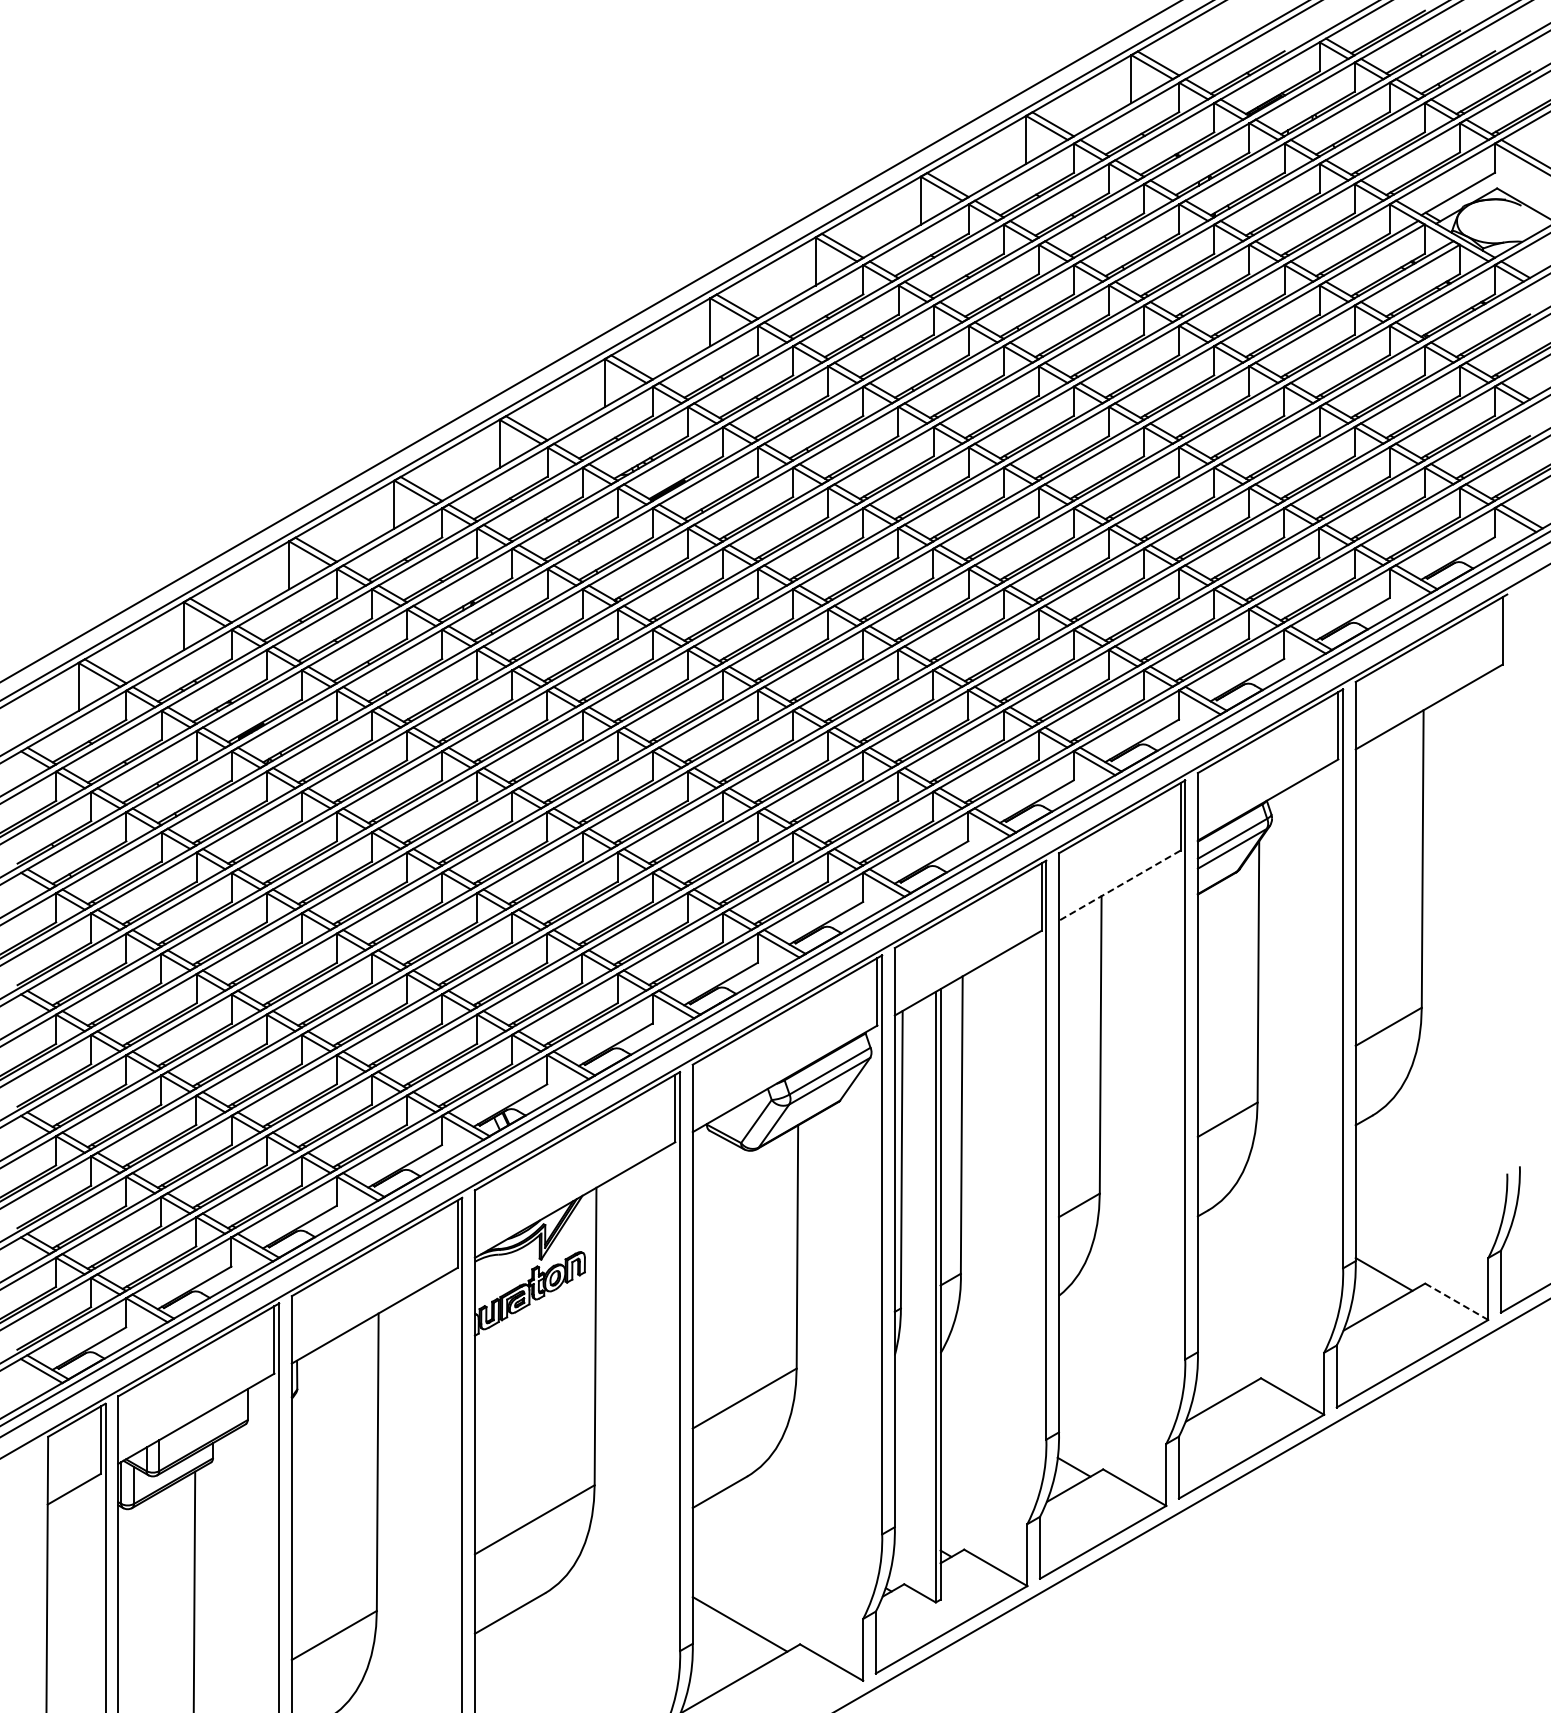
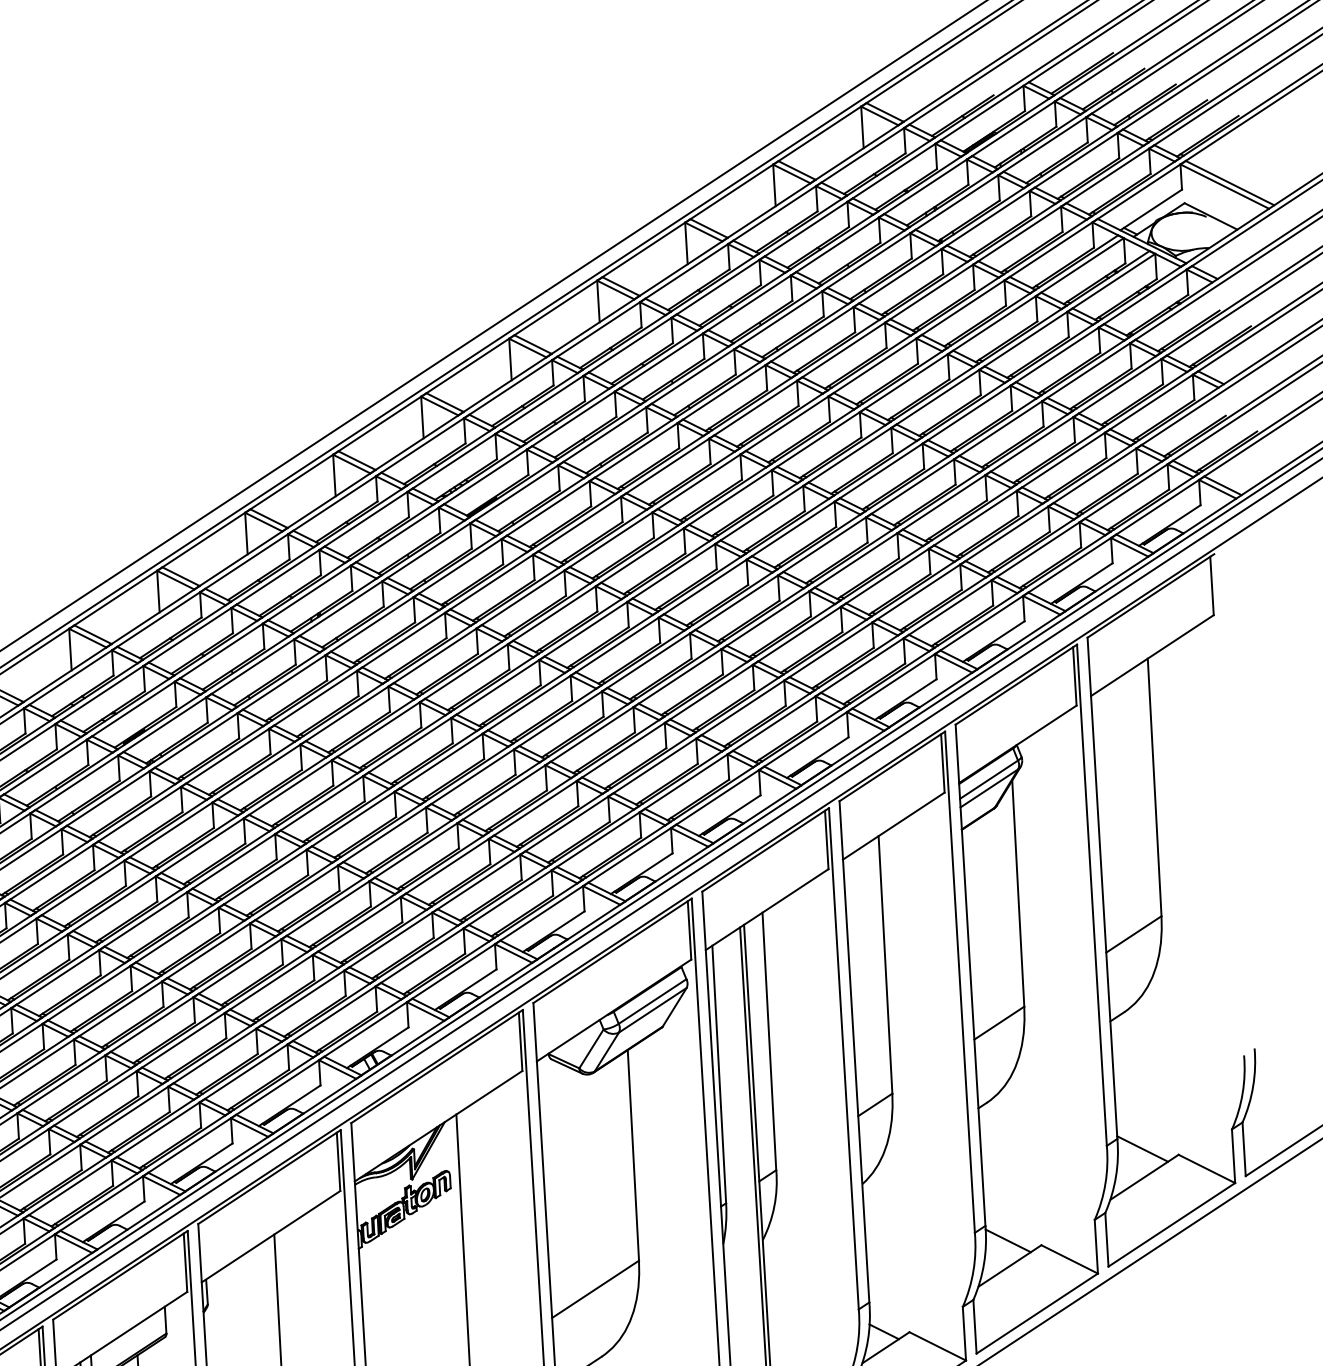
line: (1119, 885) -> (893, 825), dashed -> solid
line: (1457, 1302) -> (1207, 1169), dashed -> solid
line: (1222, 1370) -> (1007, 1240), added

